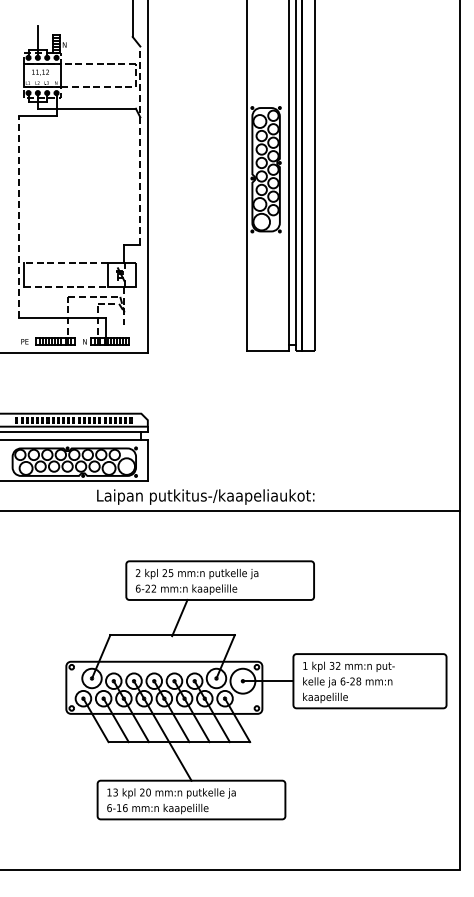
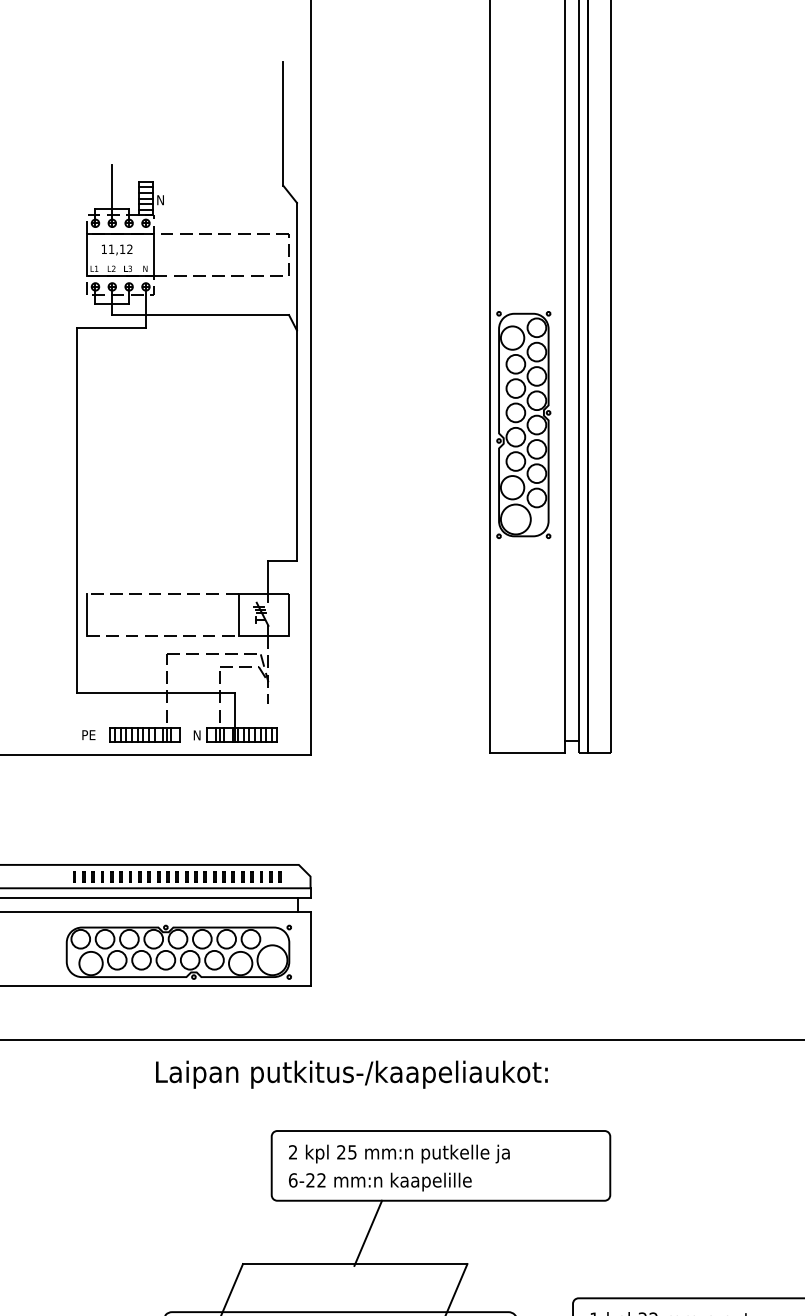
line: (140, 145) -> (297, 381), dashed -> solid
line: (18, 216) -> (77, 509), dashed -> solid
text: (205, 496) -> (351, 1073), moved

